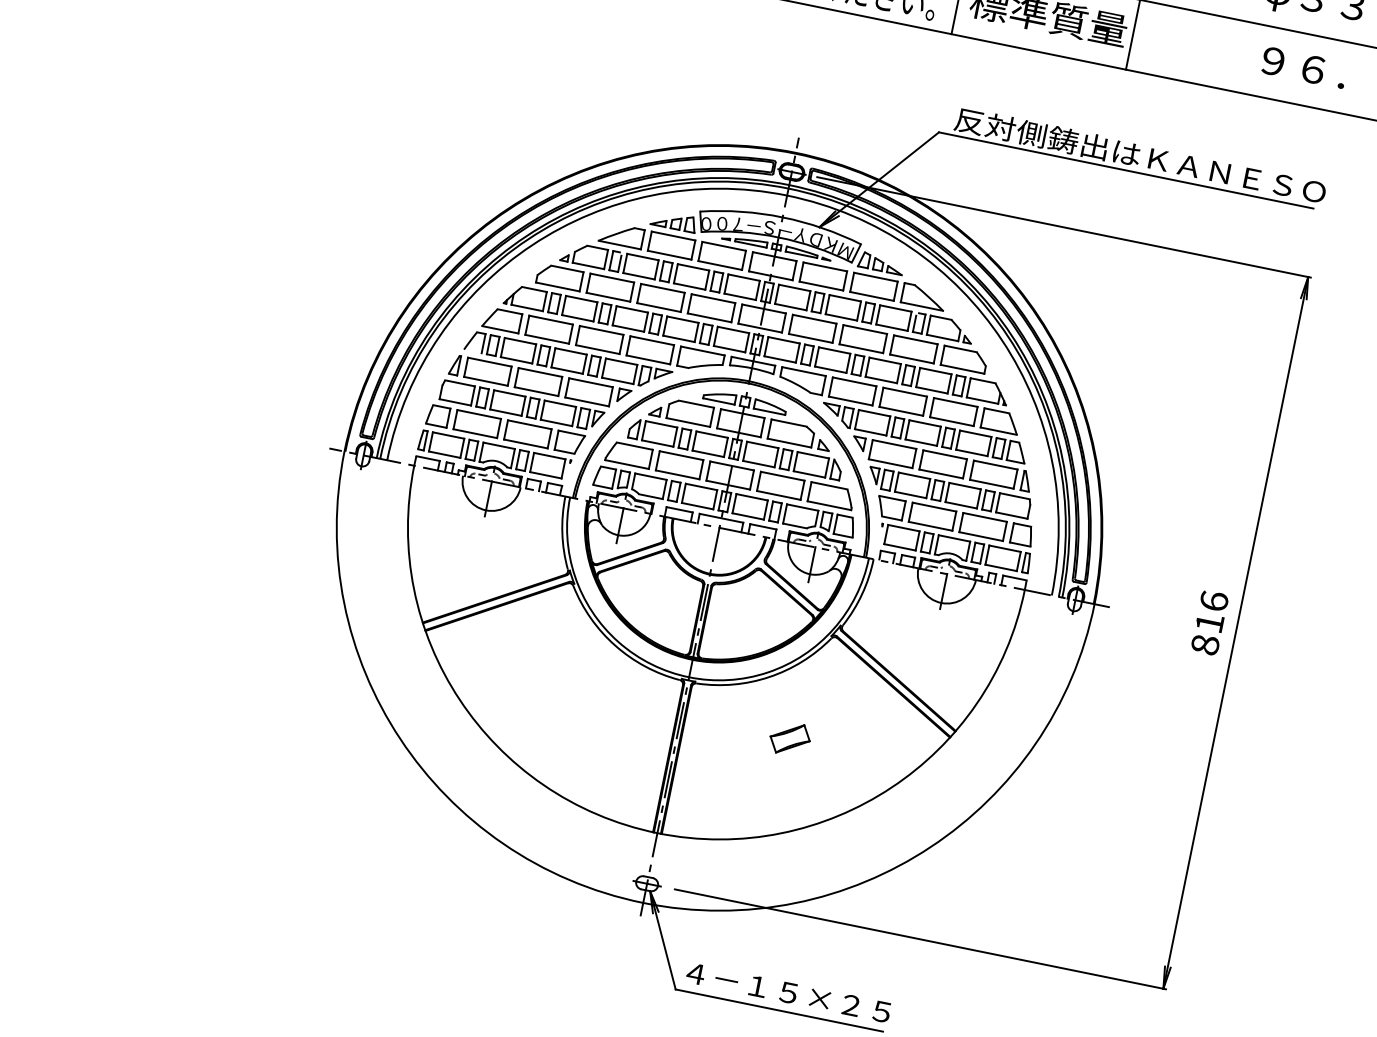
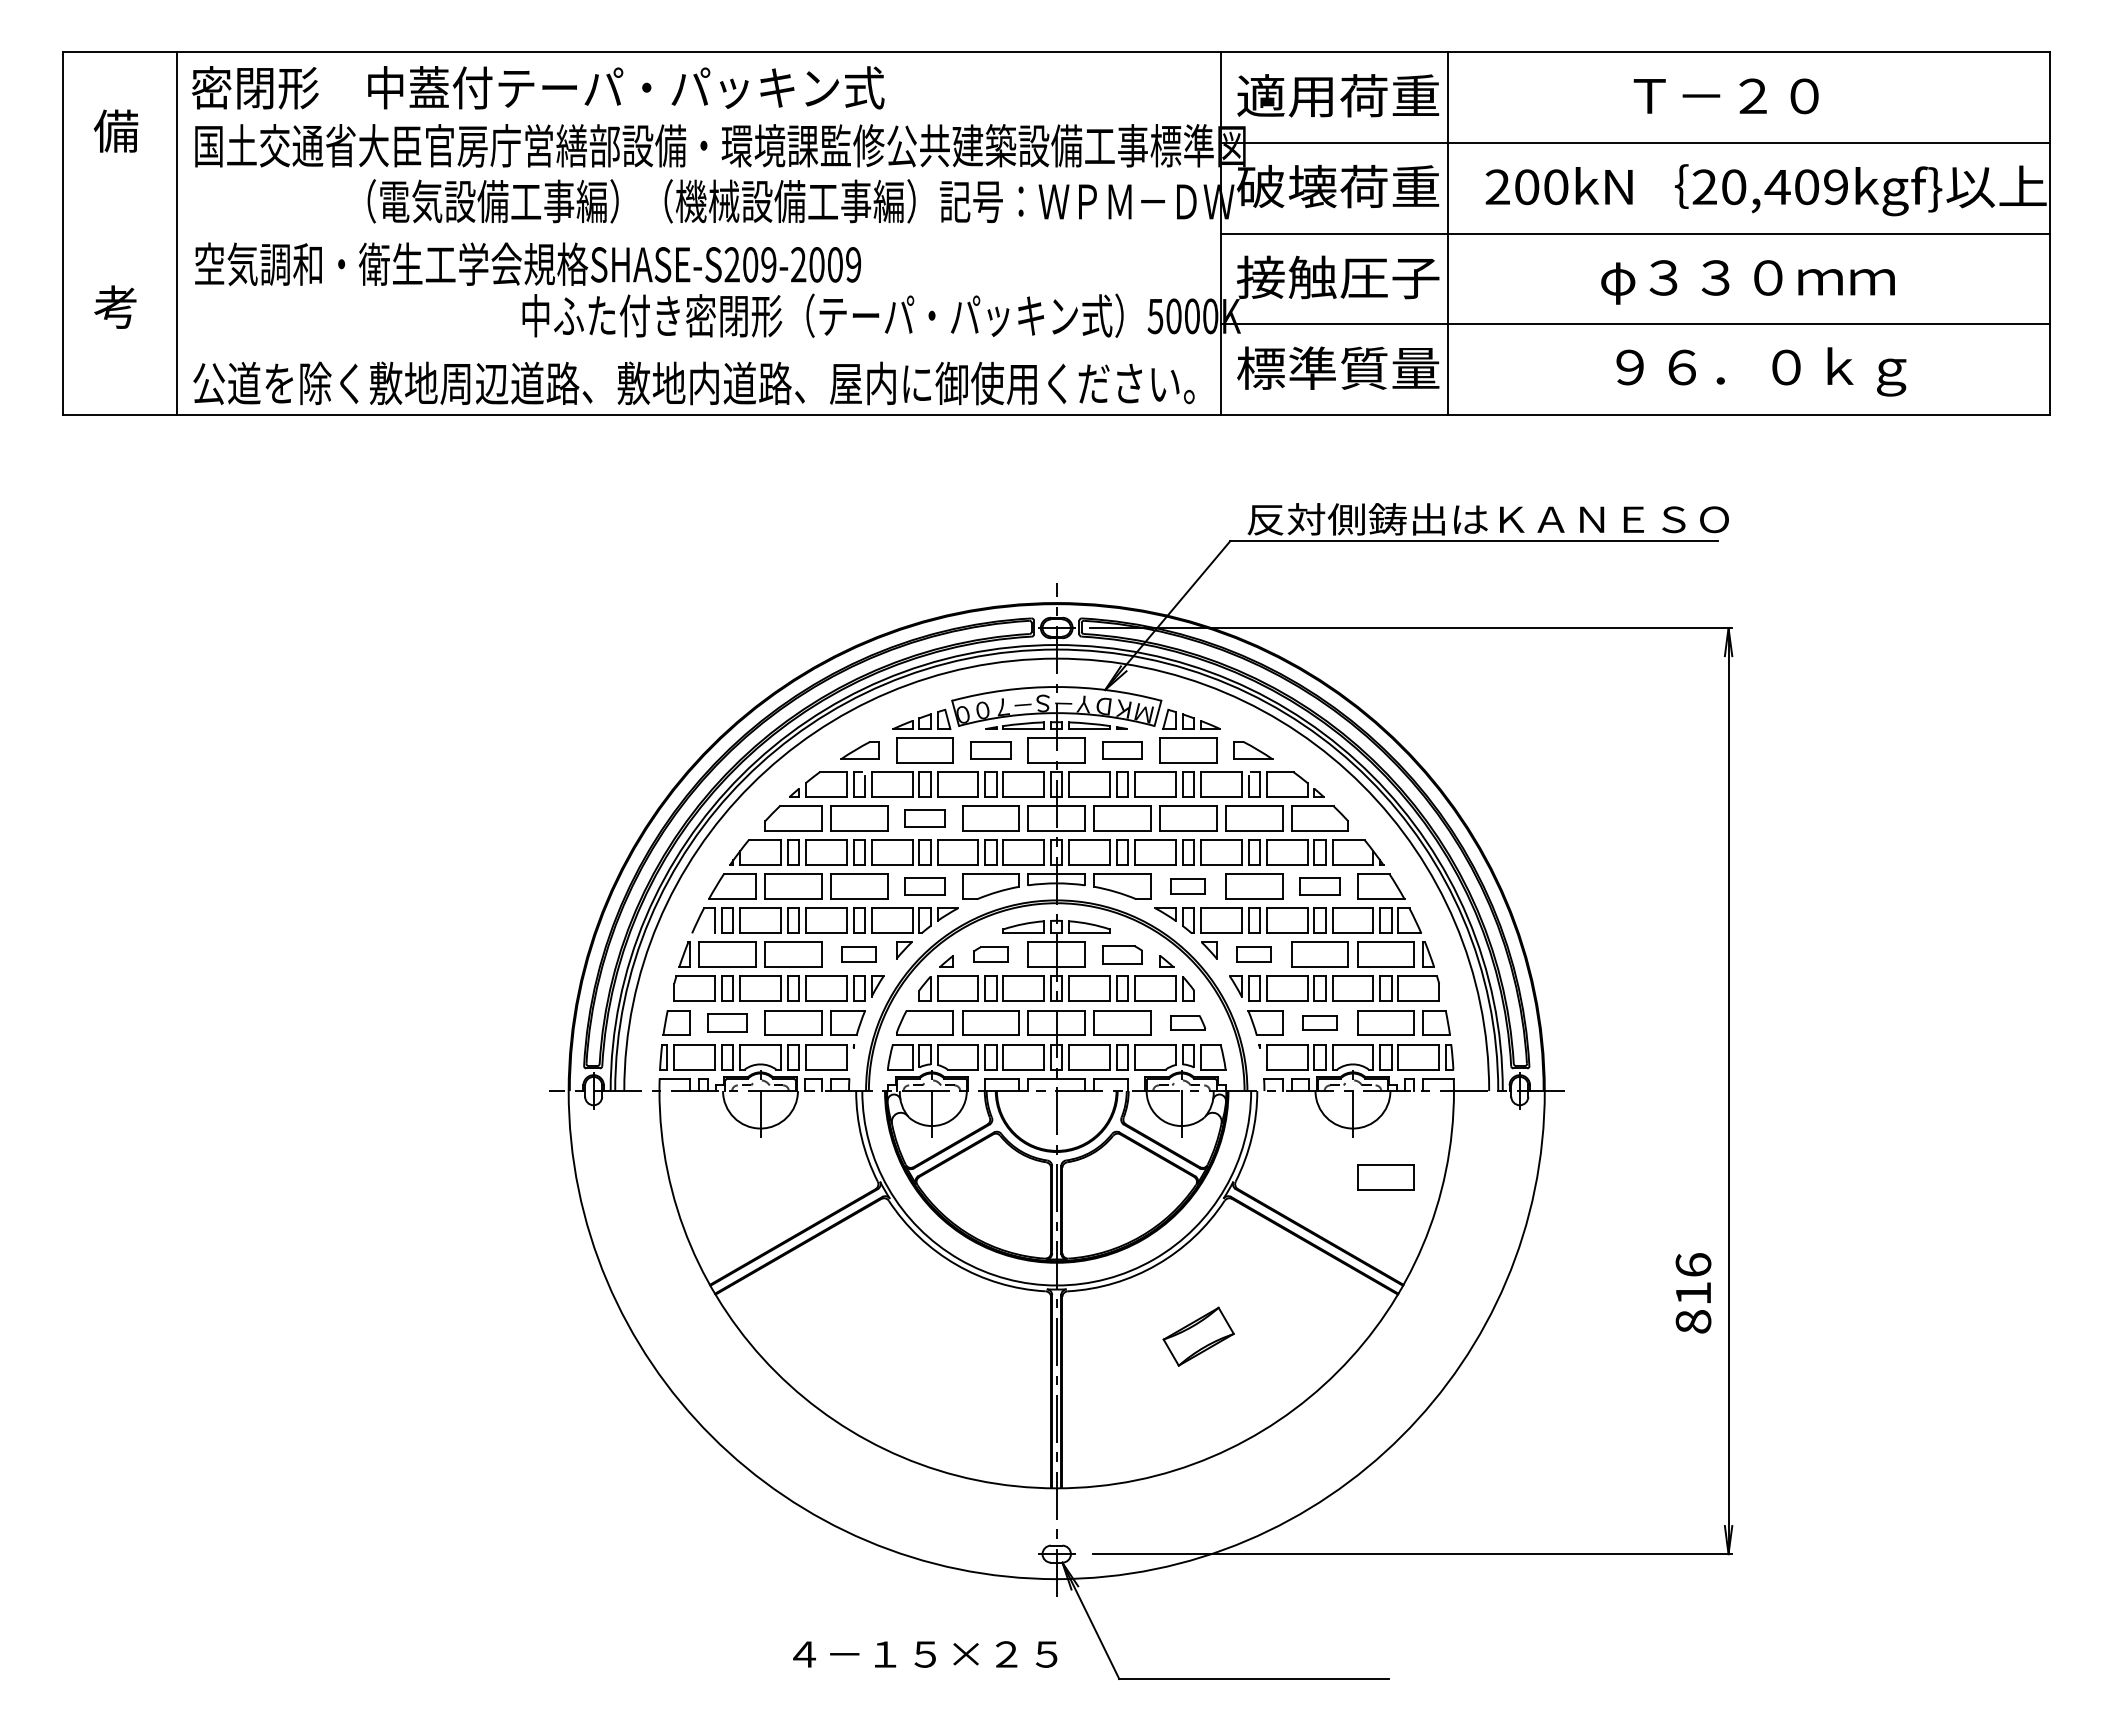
part: (621, 235) -> (860, 750), size x0.7
part: (721, 255) -> (990, 750), size x0.7
part: (823, 276) -> (1122, 750), size x0.7
part: (924, 296) -> (1253, 750), size x0.7
part: (660, 297) -> (924, 818), size x0.7
part: (649, 349) -> (924, 886), size x0.7
part: (852, 391) -> (1188, 886), size x0.6
part: (589, 392) -> (859, 954), size x0.6
part: (953, 411) -> (1319, 886), size x0.7
part: (690, 412) -> (990, 954), size x0.6
part: (477, 423) -> (727, 1022), size x0.7
part: (791, 433) -> (1122, 954), size x0.7
part: (892, 453) -> (1254, 954), size x0.6
part: (831, 495) -> (1188, 1022), size x0.6
part: (932, 516) -> (1319, 1022), size x0.6
text: (1209, 623) -> (1693, 1293), moved
part: (958, 645) -> (1385, 1177), added
part: (790, 738) -> (1198, 1336), size x1.4
text: (788, 992) -> (925, 1654), moved

